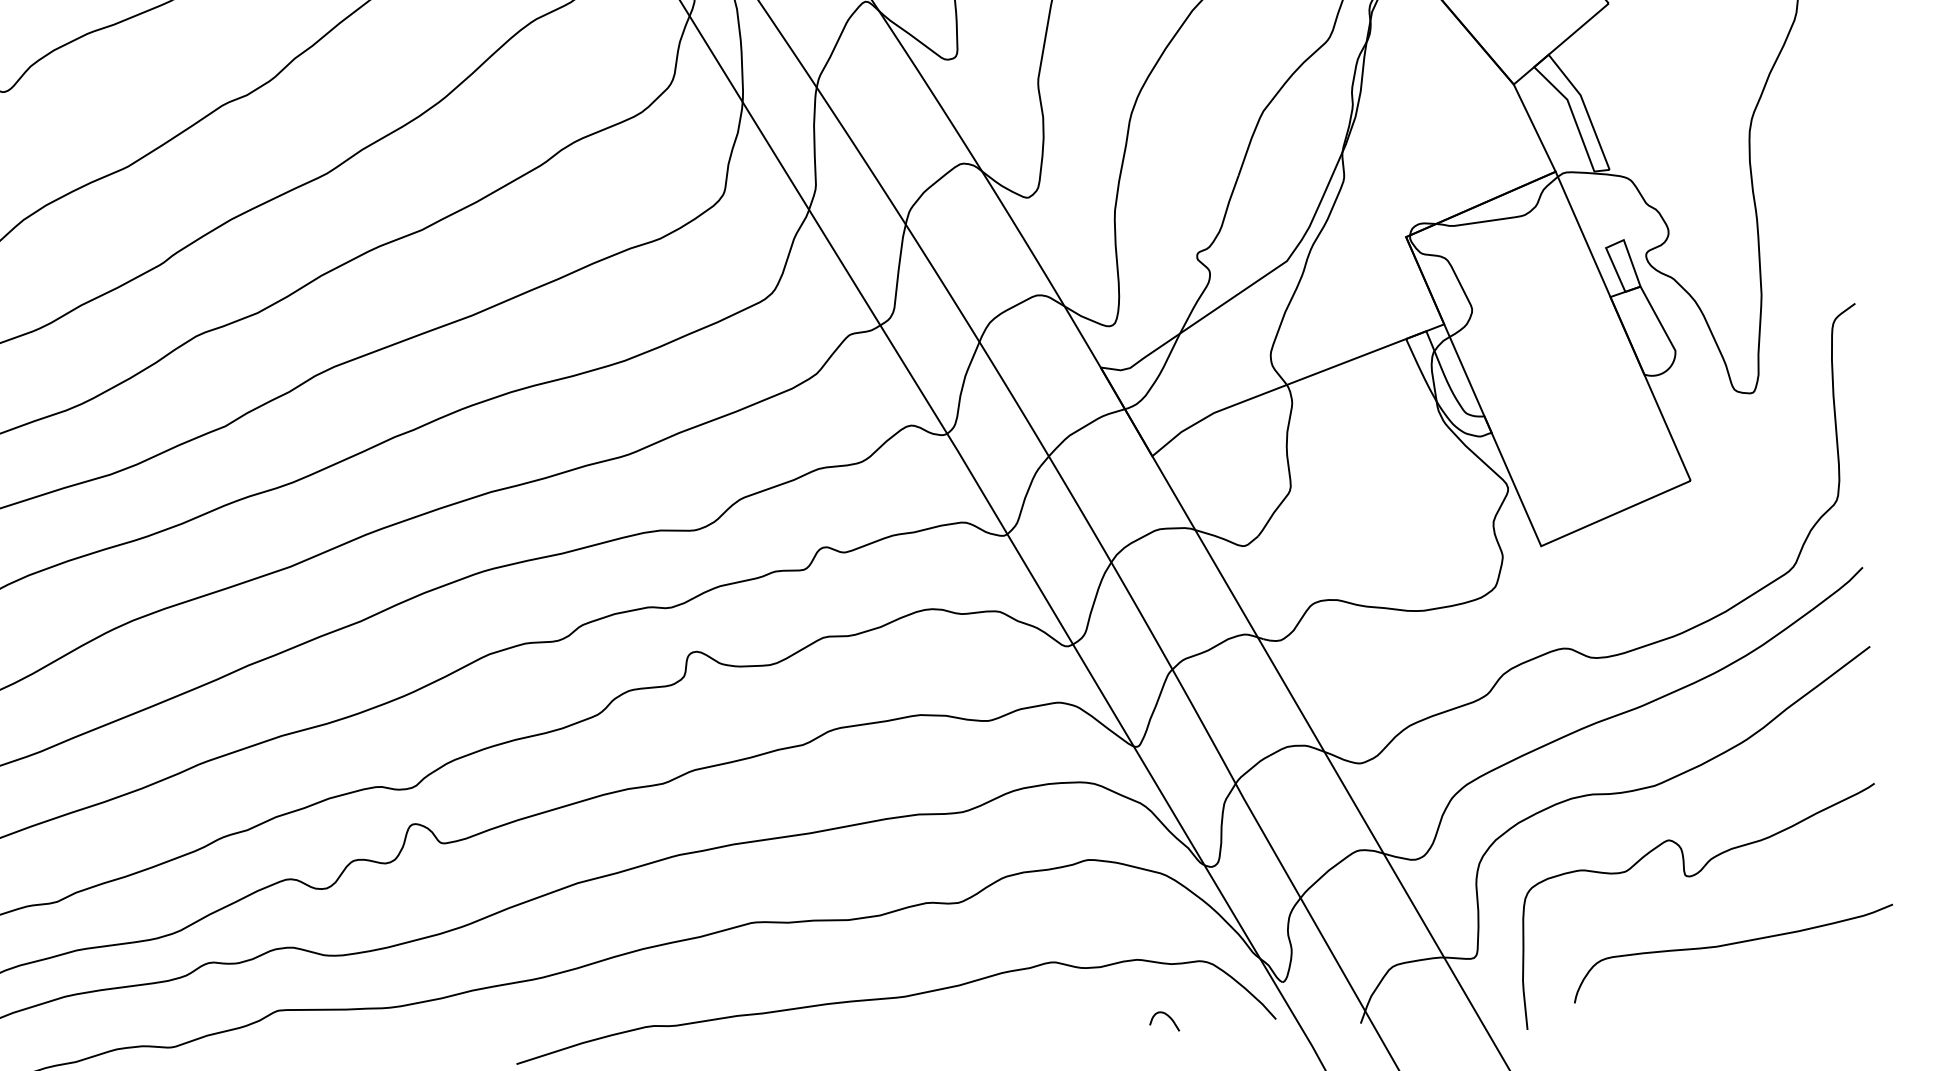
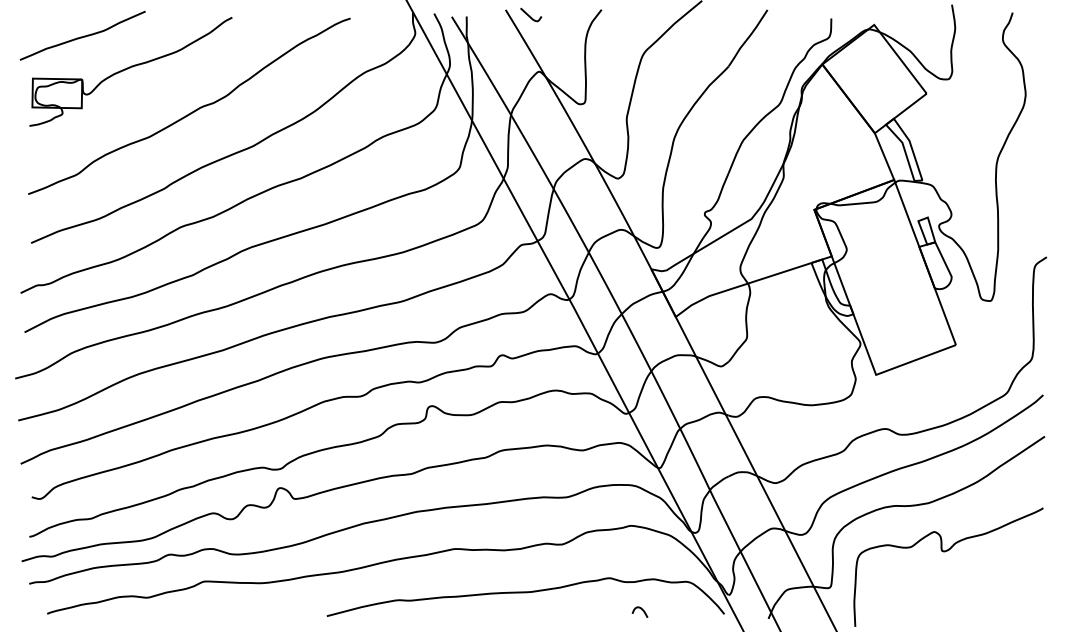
curve: (1732, 945) -> (964, 588), removed
curve: (1164, 1016) -> (640, 609), moved

